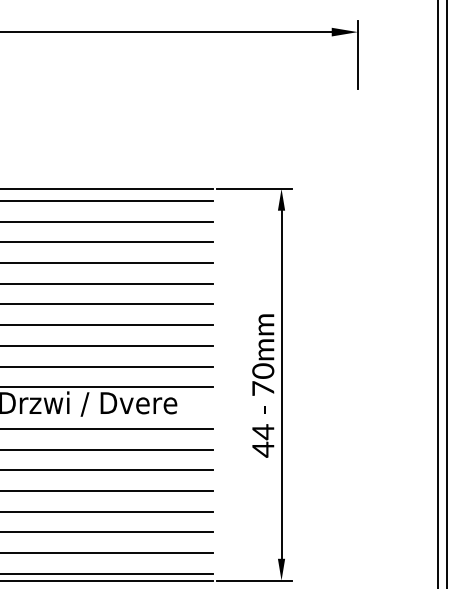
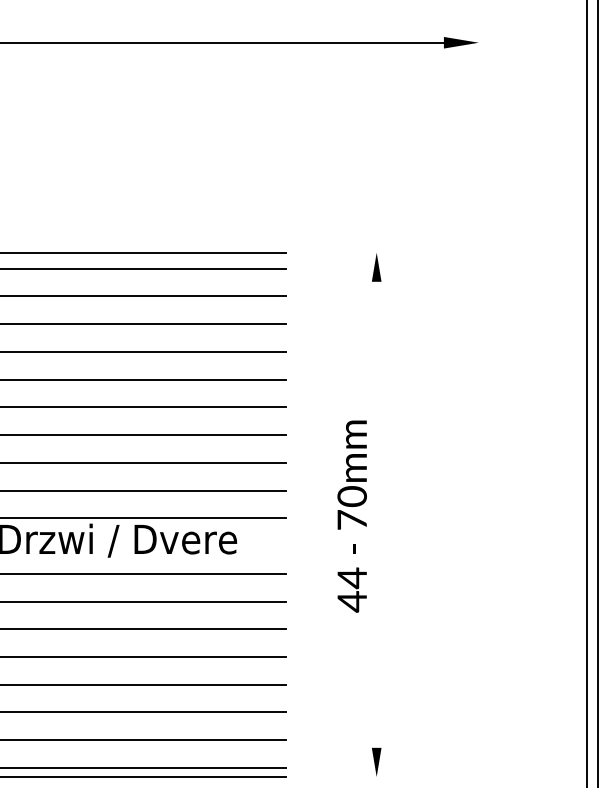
line: (357, 54) -> (478, 72), removed
line: (254, 188) -> (340, 252), removed
line: (281, 384) -> (376, 514), removed
line: (254, 580) -> (340, 776), removed

